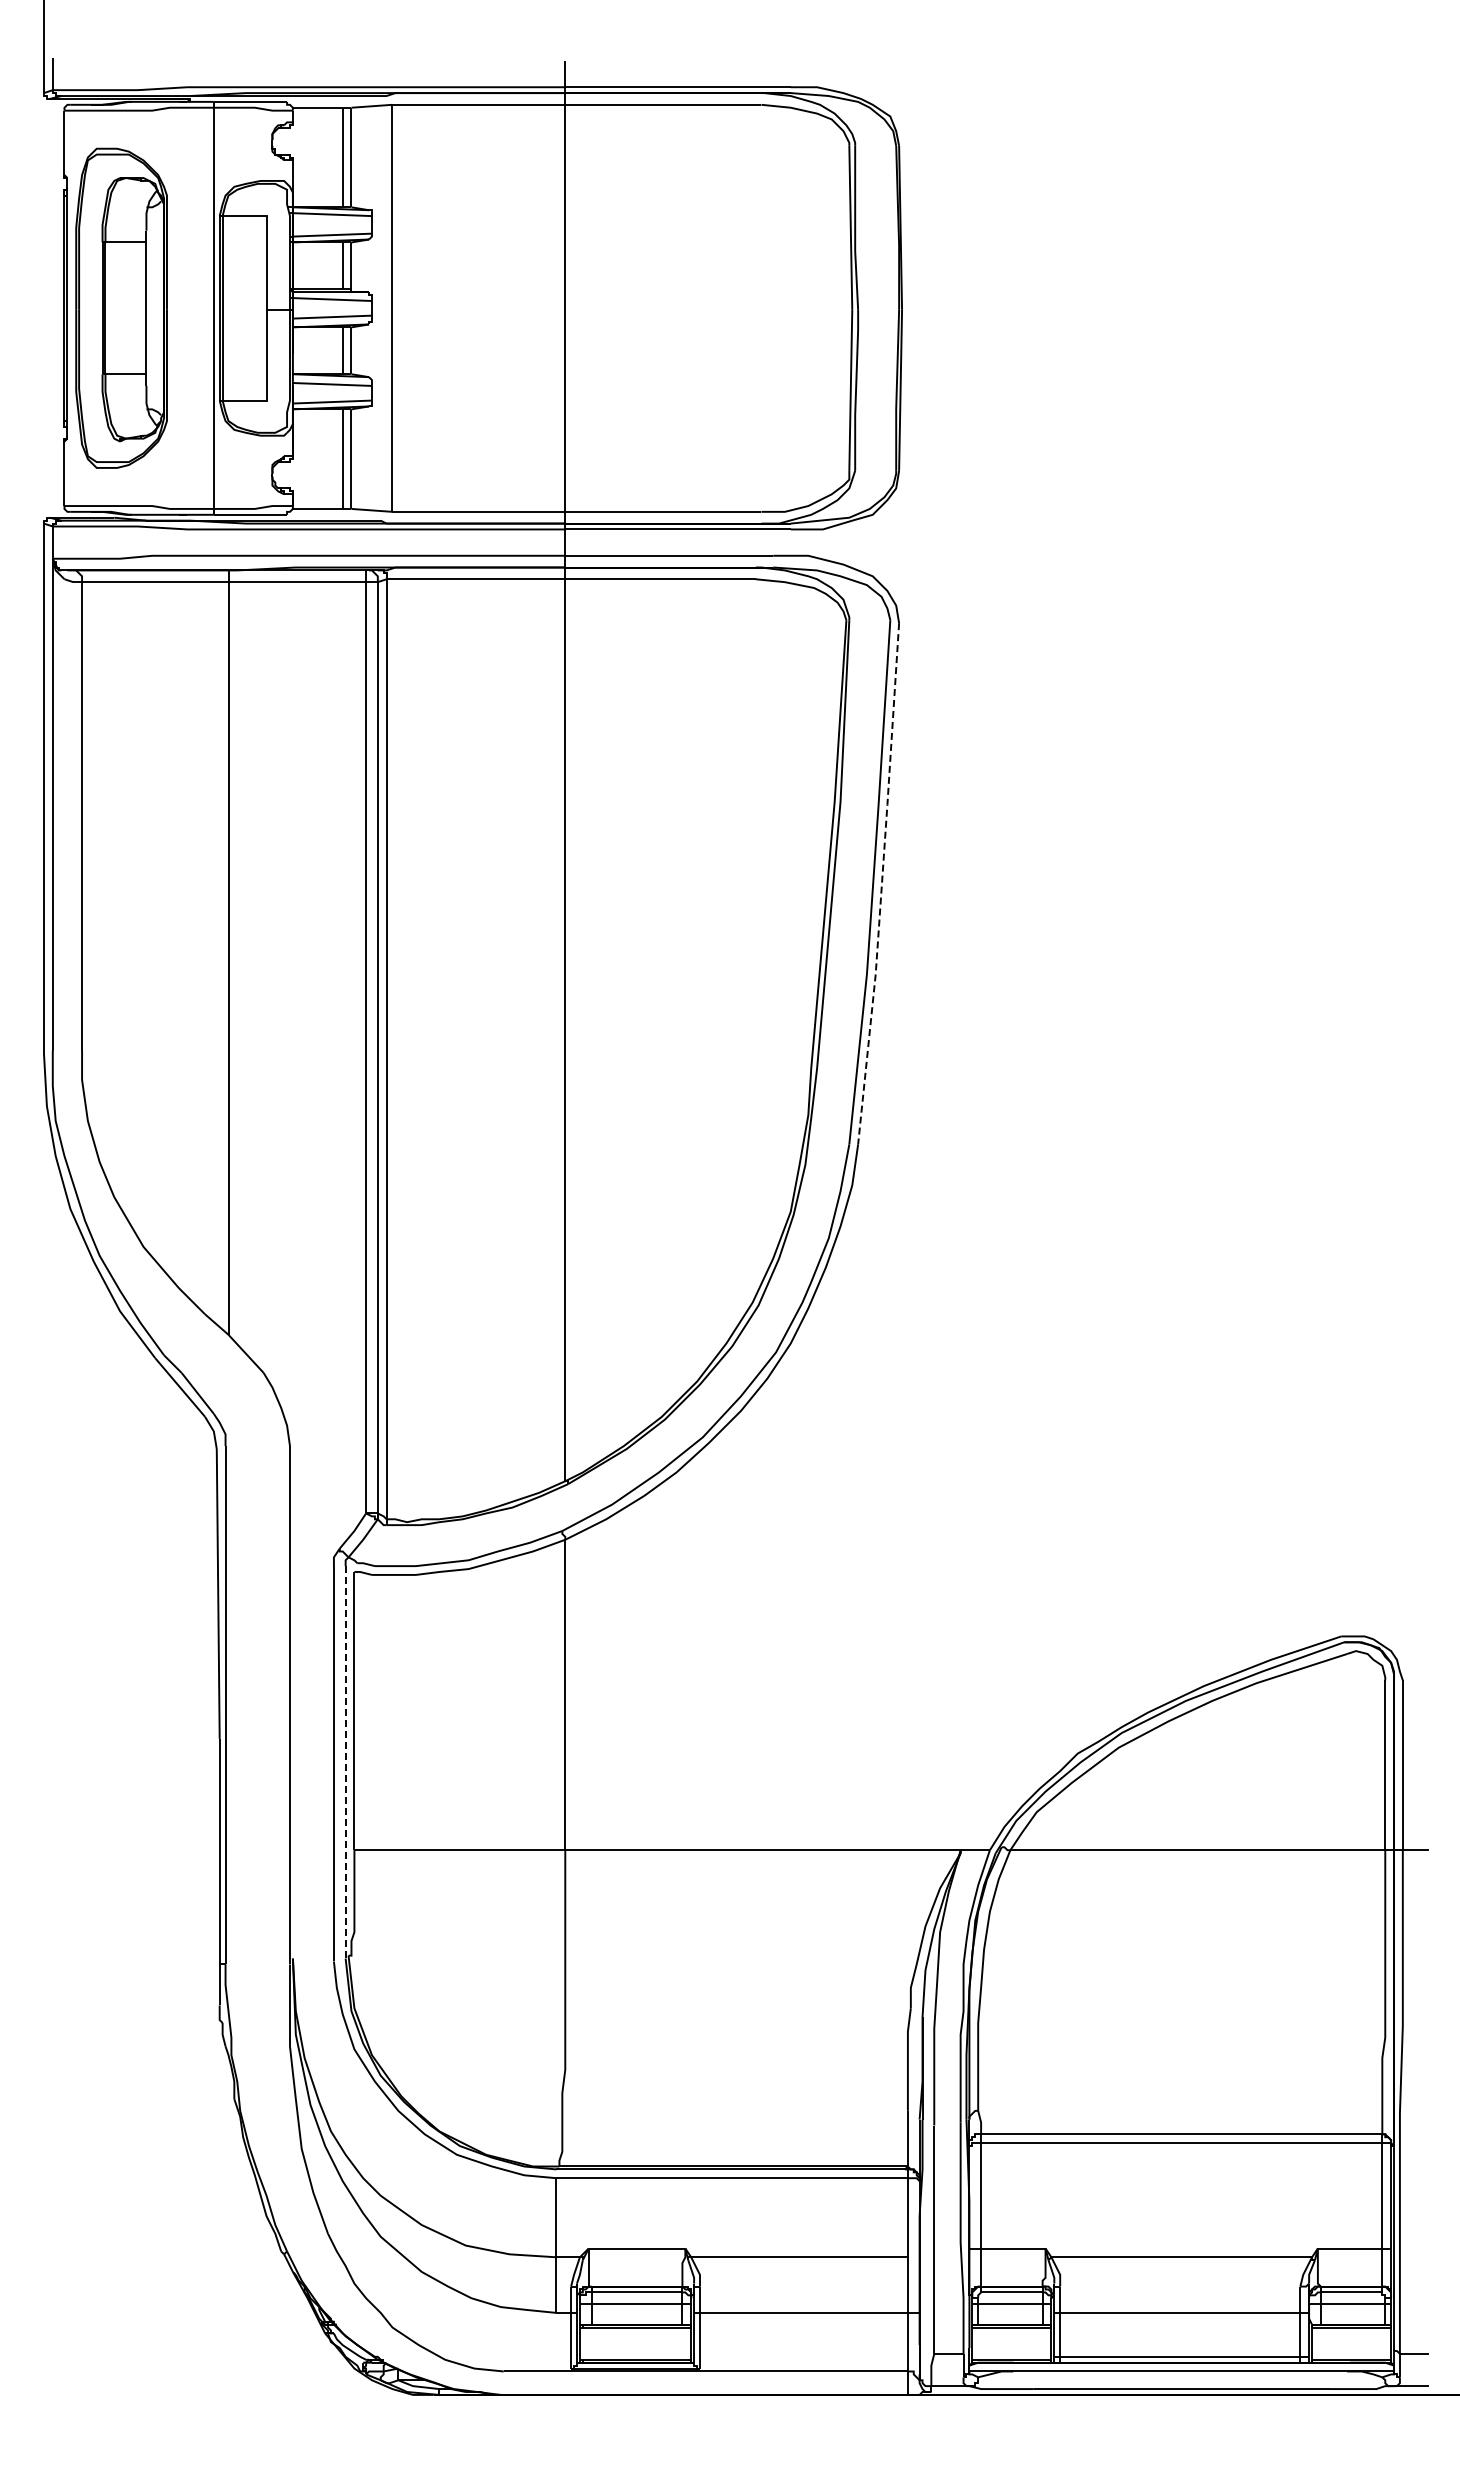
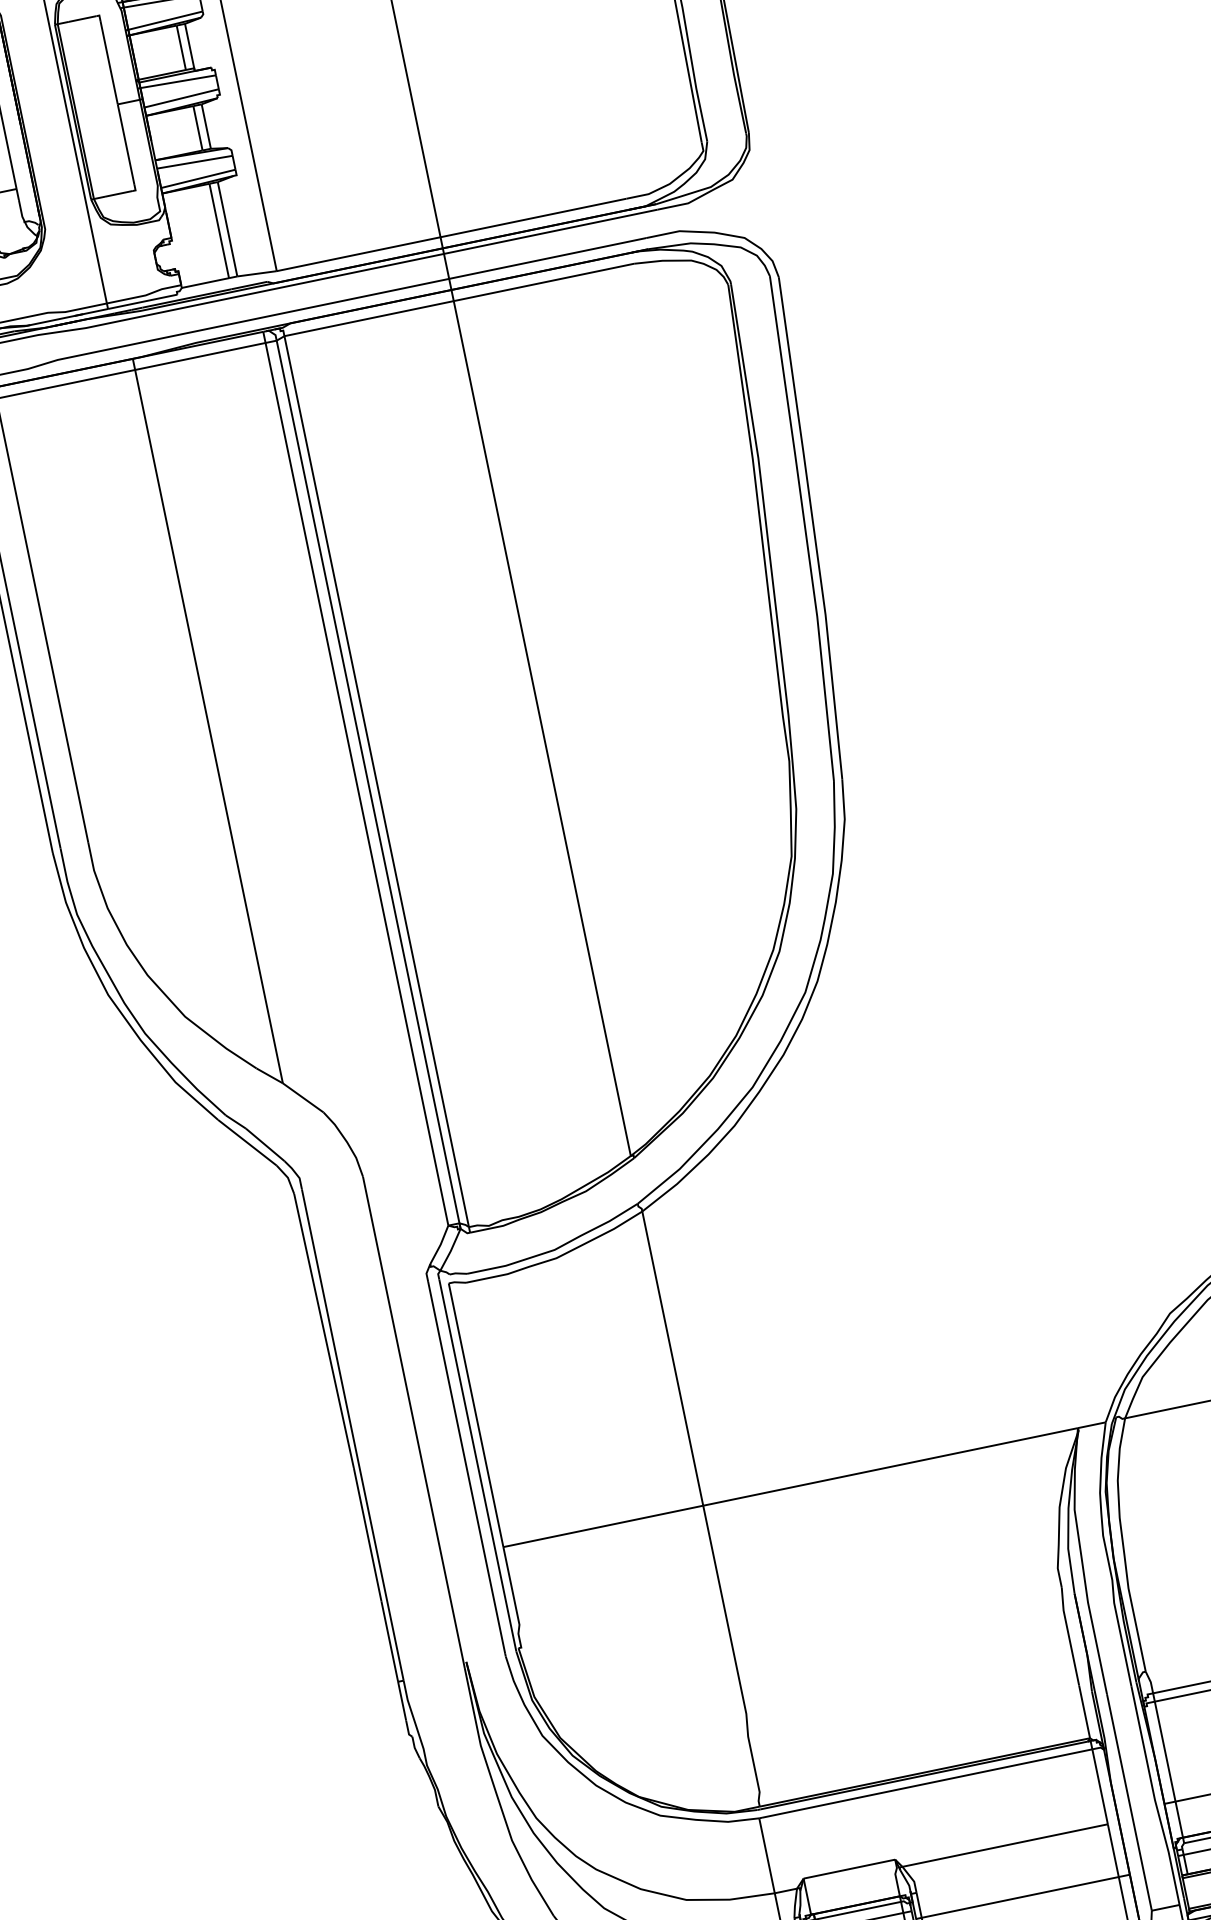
line: (881, 884) -> (813, 528), dashed -> solid
line: (345, 1762) -> (477, 1465), dashed -> solid

